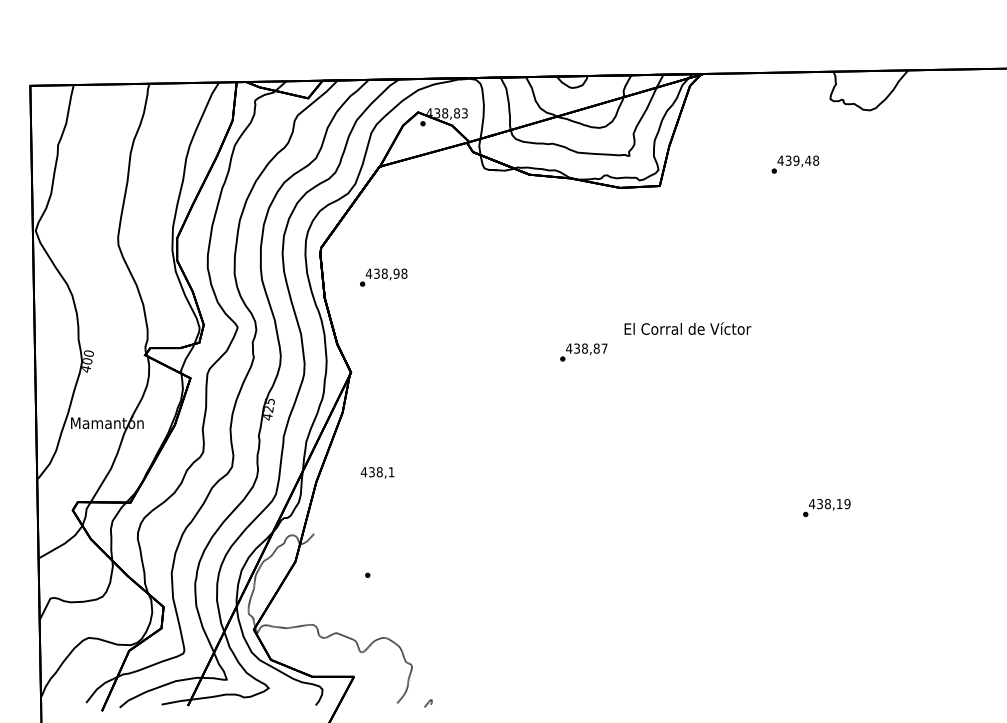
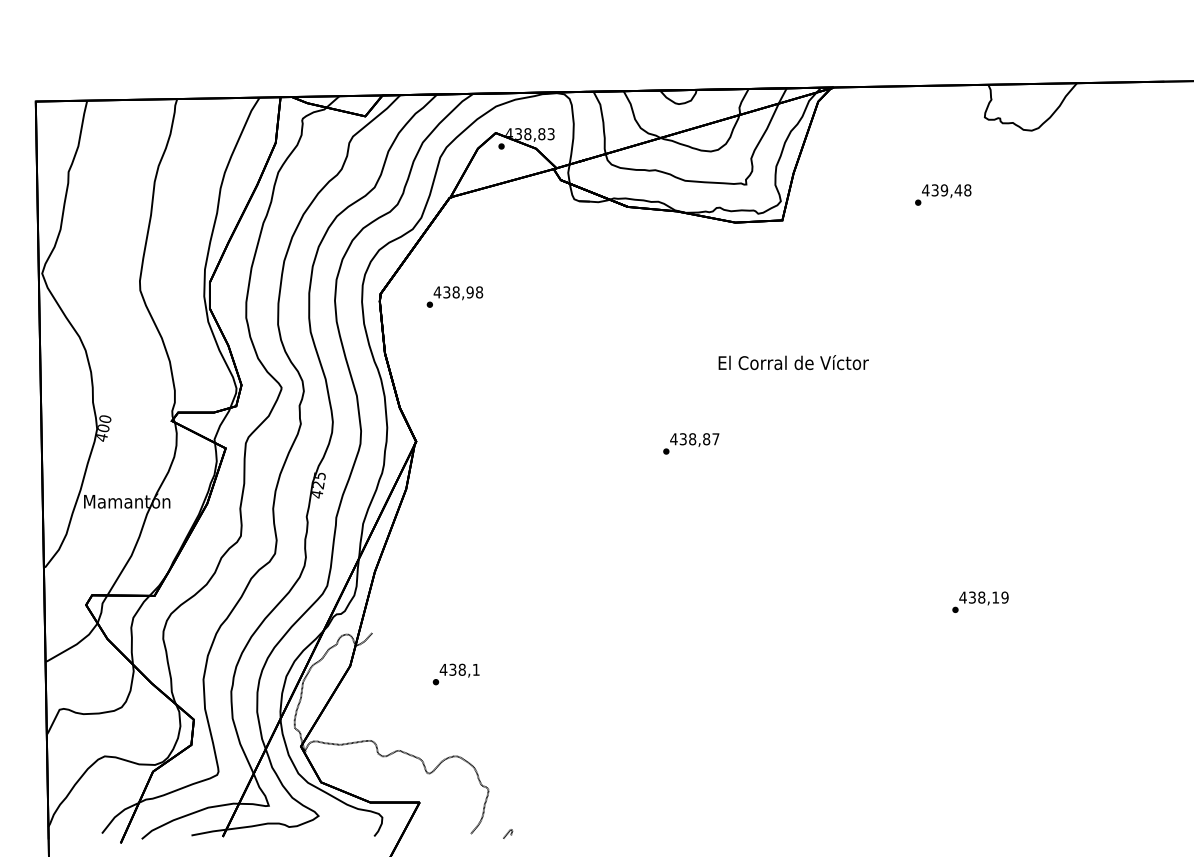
text: (383, 277) -> (454, 296), moved
text: (687, 328) -> (793, 362), moved
text: (584, 352) -> (691, 443), moved
text: (377, 472) -> (459, 670), moved

